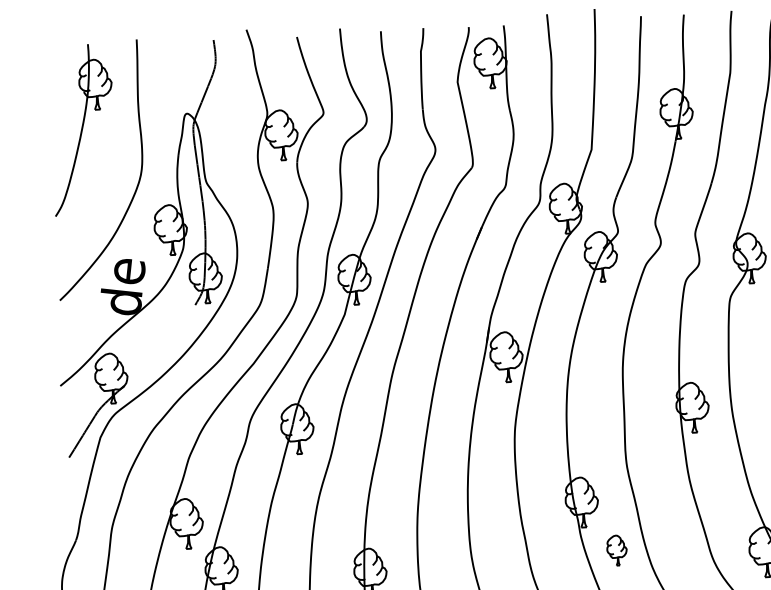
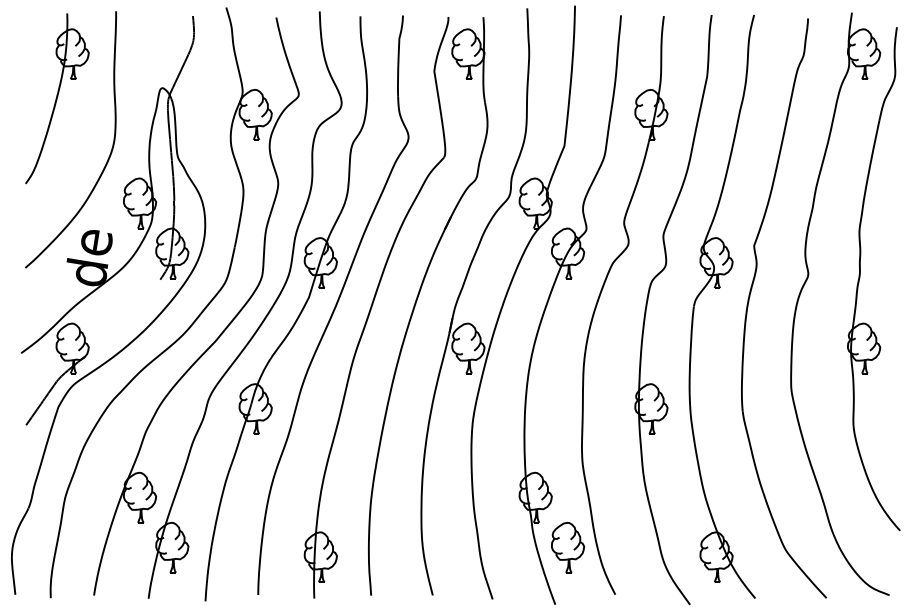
part: (617, 550) -> (568, 547), size x1.67

